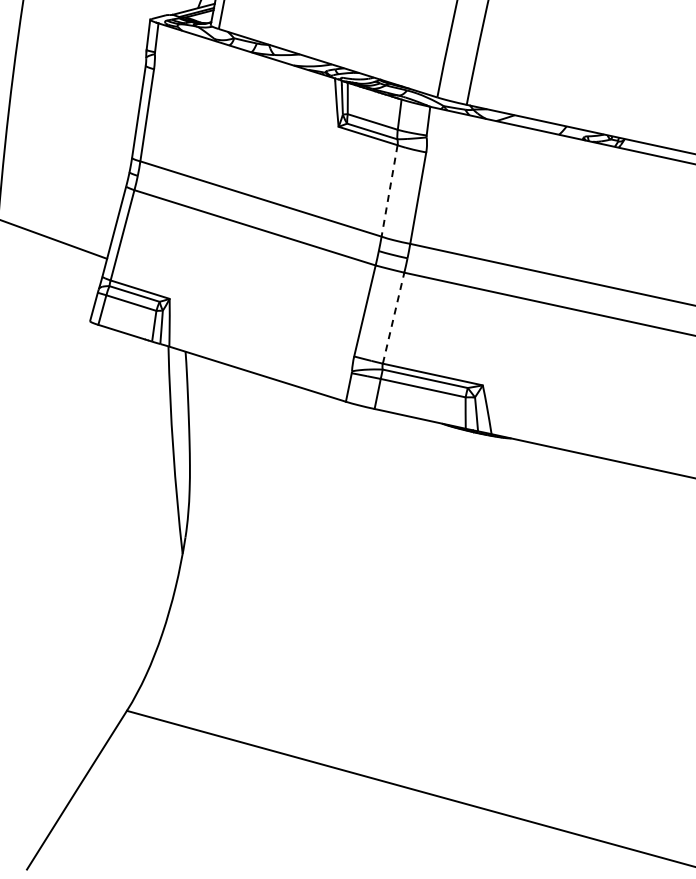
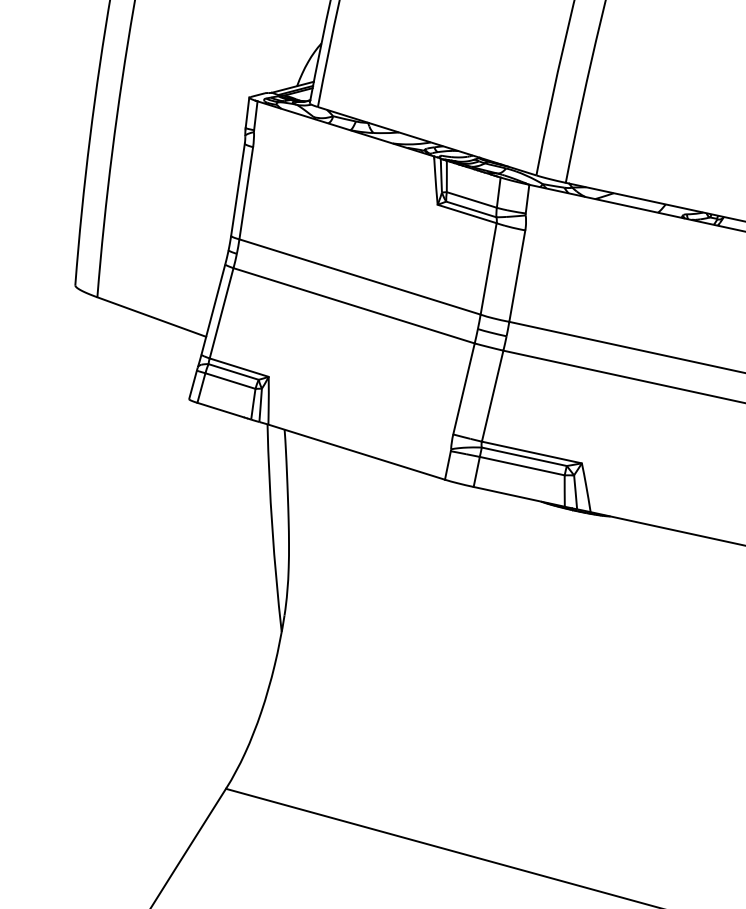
line: (389, 191) -> (488, 269), dashed -> solid
line: (393, 318) -> (492, 396), dashed -> solid

